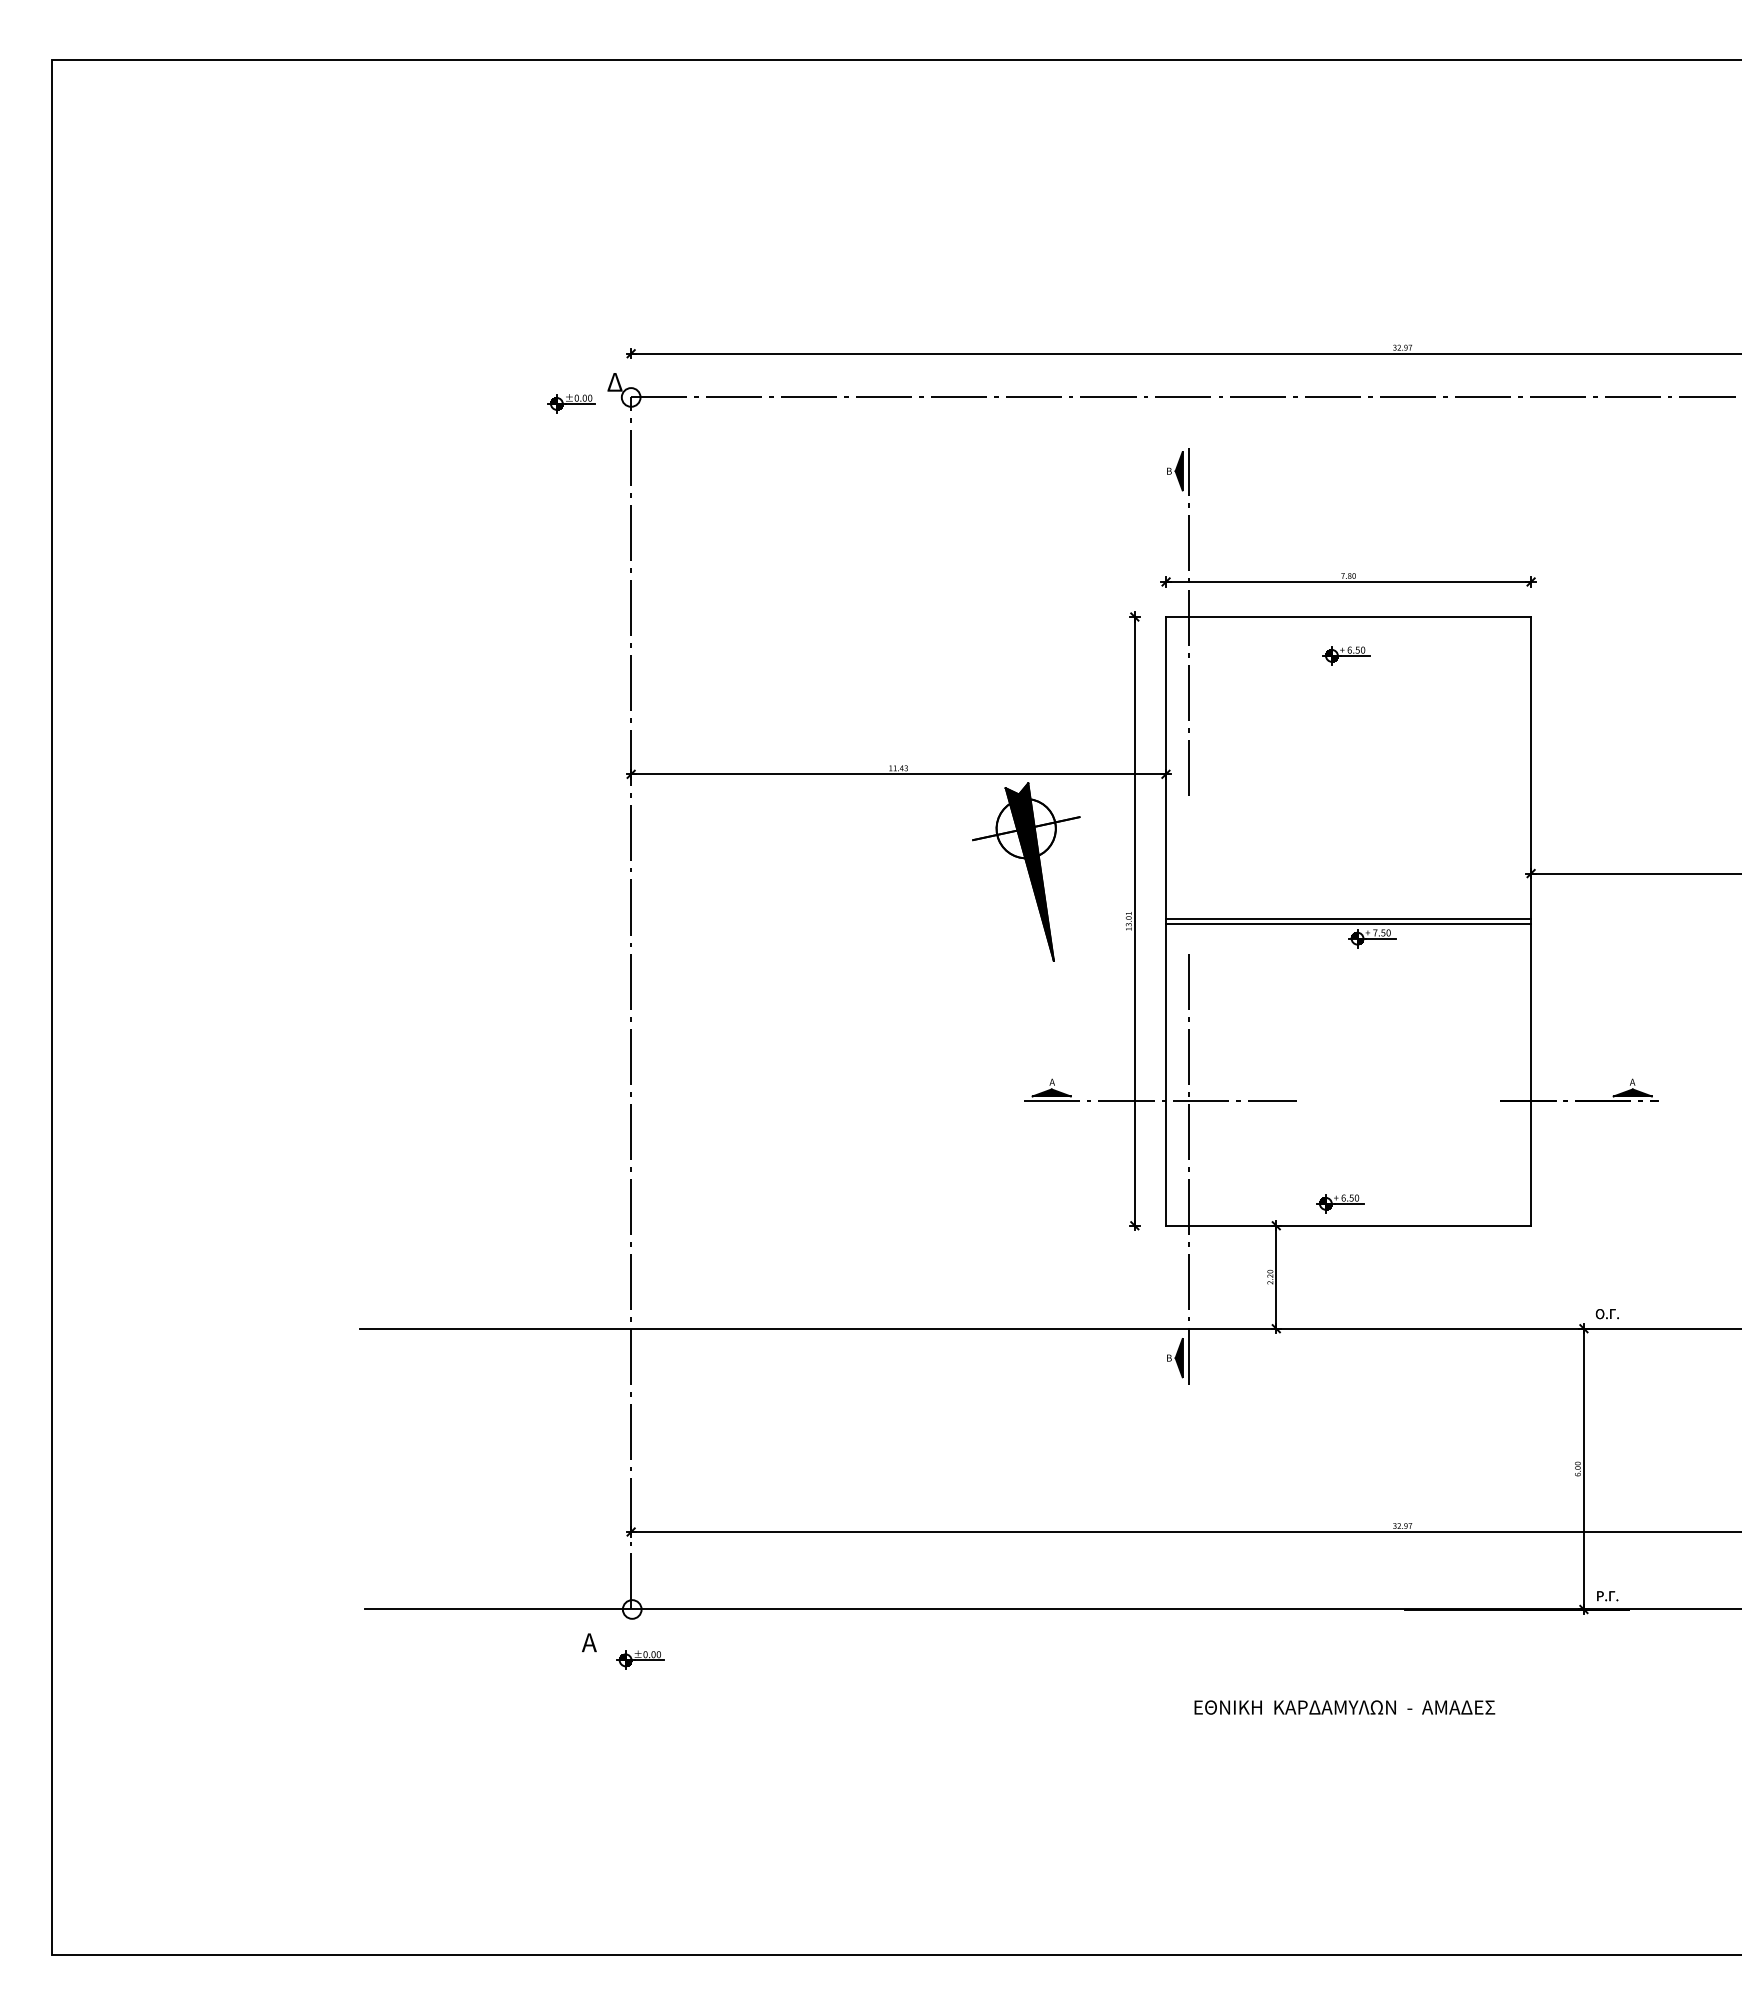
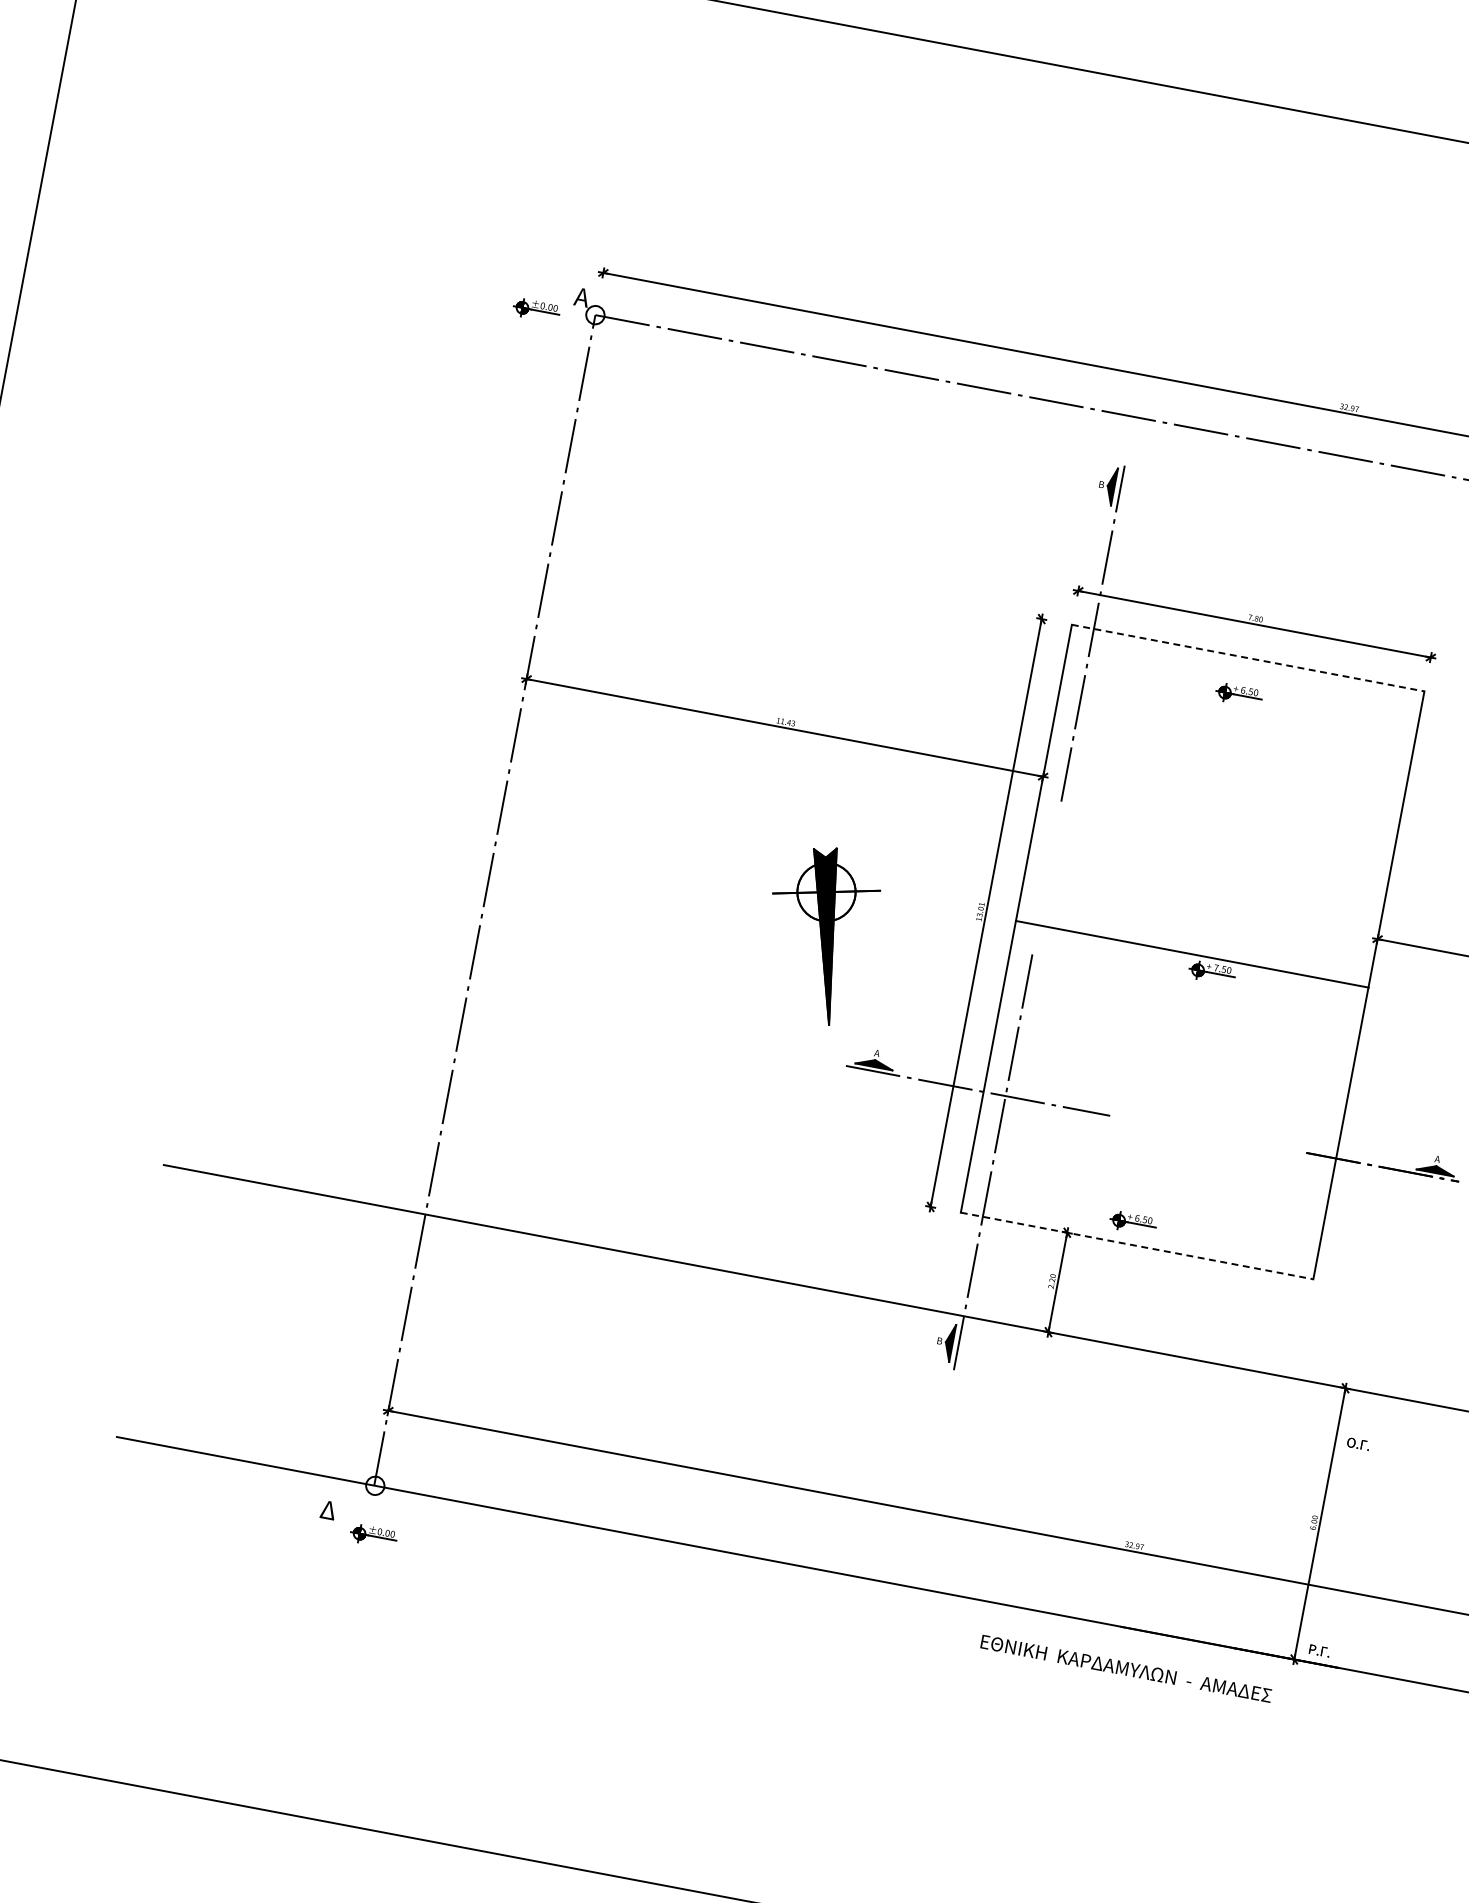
text: (614, 382) -> (582, 297), Δ -> Α
line: (1348, 617) -> (1247, 658), solid -> dashed
part: (1026, 871) -> (818, 933), moved
line: (1348, 919) -> (1192, 950), removed
line: (1348, 1225) -> (1137, 1245), solid -> dashed
text: (1606, 1314) -> (1357, 1444), moved
text: (589, 1642) -> (327, 1509), Α -> Δ
text: (1344, 1707) -> (1126, 1668), moved

